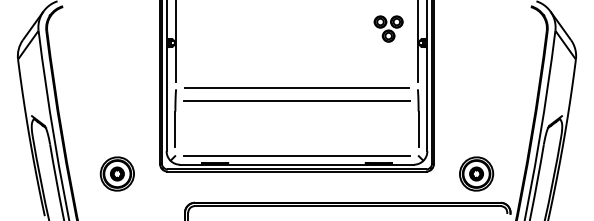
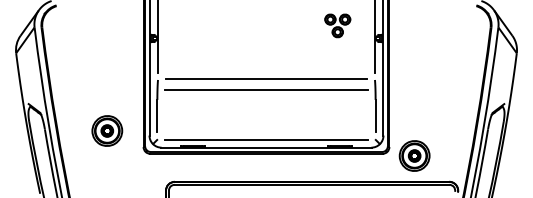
part: (388, 28) -> (337, 25), moved
part: (117, 173) -> (107, 130), moved
part: (476, 173) -> (414, 155), moved

